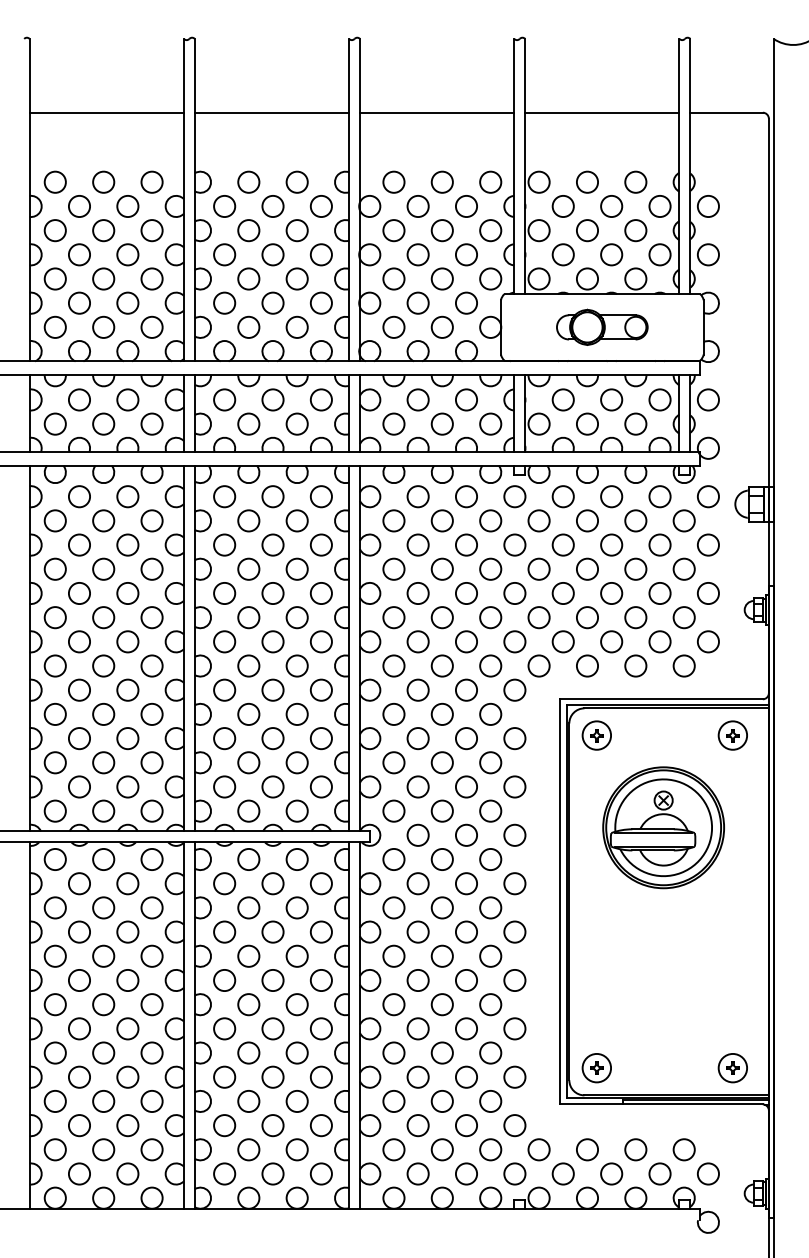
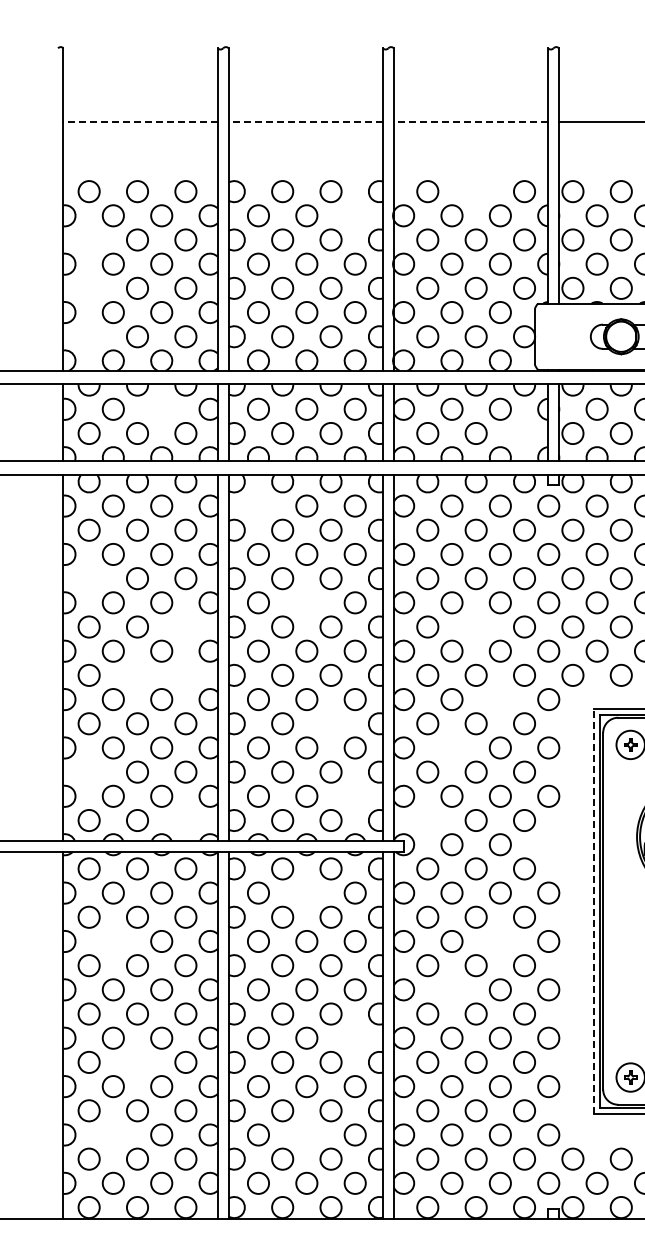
line: (106, 112) -> (140, 121), solid -> dashed
line: (271, 112) -> (305, 121), solid -> dashed
line: (436, 112) -> (470, 121), solid -> dashed
circle: (441, 181) -> (475, 190), removed
circle: (320, 206) -> (354, 215), removed
circle: (54, 230) -> (88, 239), removed
circle: (54, 278) -> (88, 287), removed
circle: (54, 326) -> (88, 335), removed
circle: (127, 399) -> (161, 408), removed
circle: (490, 423) -> (524, 432), removed
circle: (224, 496) -> (258, 505), removed
circle: (54, 568) -> (88, 577), removed
circle: (272, 593) -> (306, 602), removed
circle: (151, 617) -> (185, 626), removed
circle: (441, 617) -> (475, 626), removed
circle: (103, 665) -> (137, 674), removed
circle: (151, 665) -> (185, 674), removed
circle: (466, 689) -> (500, 698), removed
circle: (296, 713) -> (330, 722), removed
circle: (417, 738) -> (451, 747), removed
circle: (54, 762) -> (88, 771), removed
circle: (320, 786) -> (354, 795), removed
circle: (151, 810) -> (185, 819), removed
circle: (393, 810) -> (427, 819), removed
circle: (514, 834) -> (548, 843), removed
circle: (272, 883) -> (306, 892), removed
line: (560, 901) -> (594, 910), solid -> dashed
circle: (79, 931) -> (113, 940), removed
circle: (466, 931) -> (500, 940), removed
circle: (417, 980) -> (451, 989), removed
circle: (320, 1028) -> (354, 1037), removed
circle: (103, 1052) -> (137, 1061), removed
circle: (79, 1125) -> (113, 1134), removed
circle: (272, 1125) -> (306, 1134), removed

